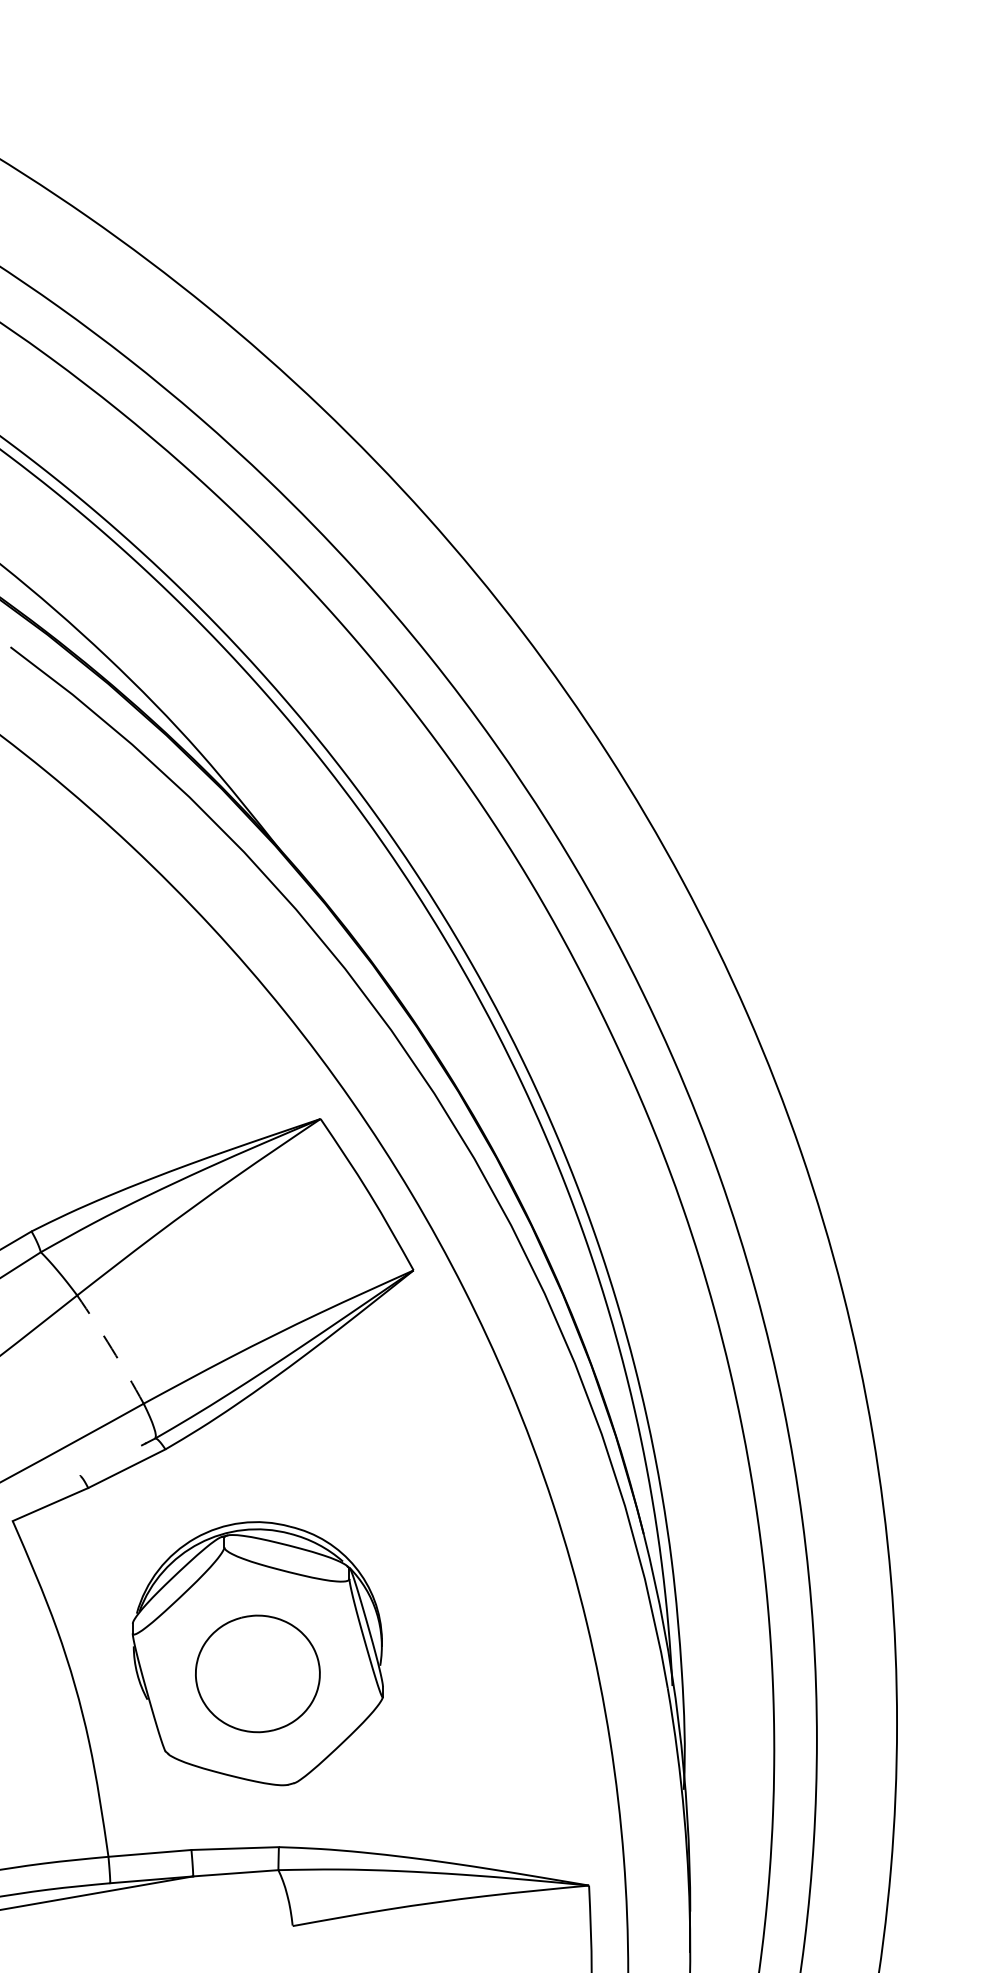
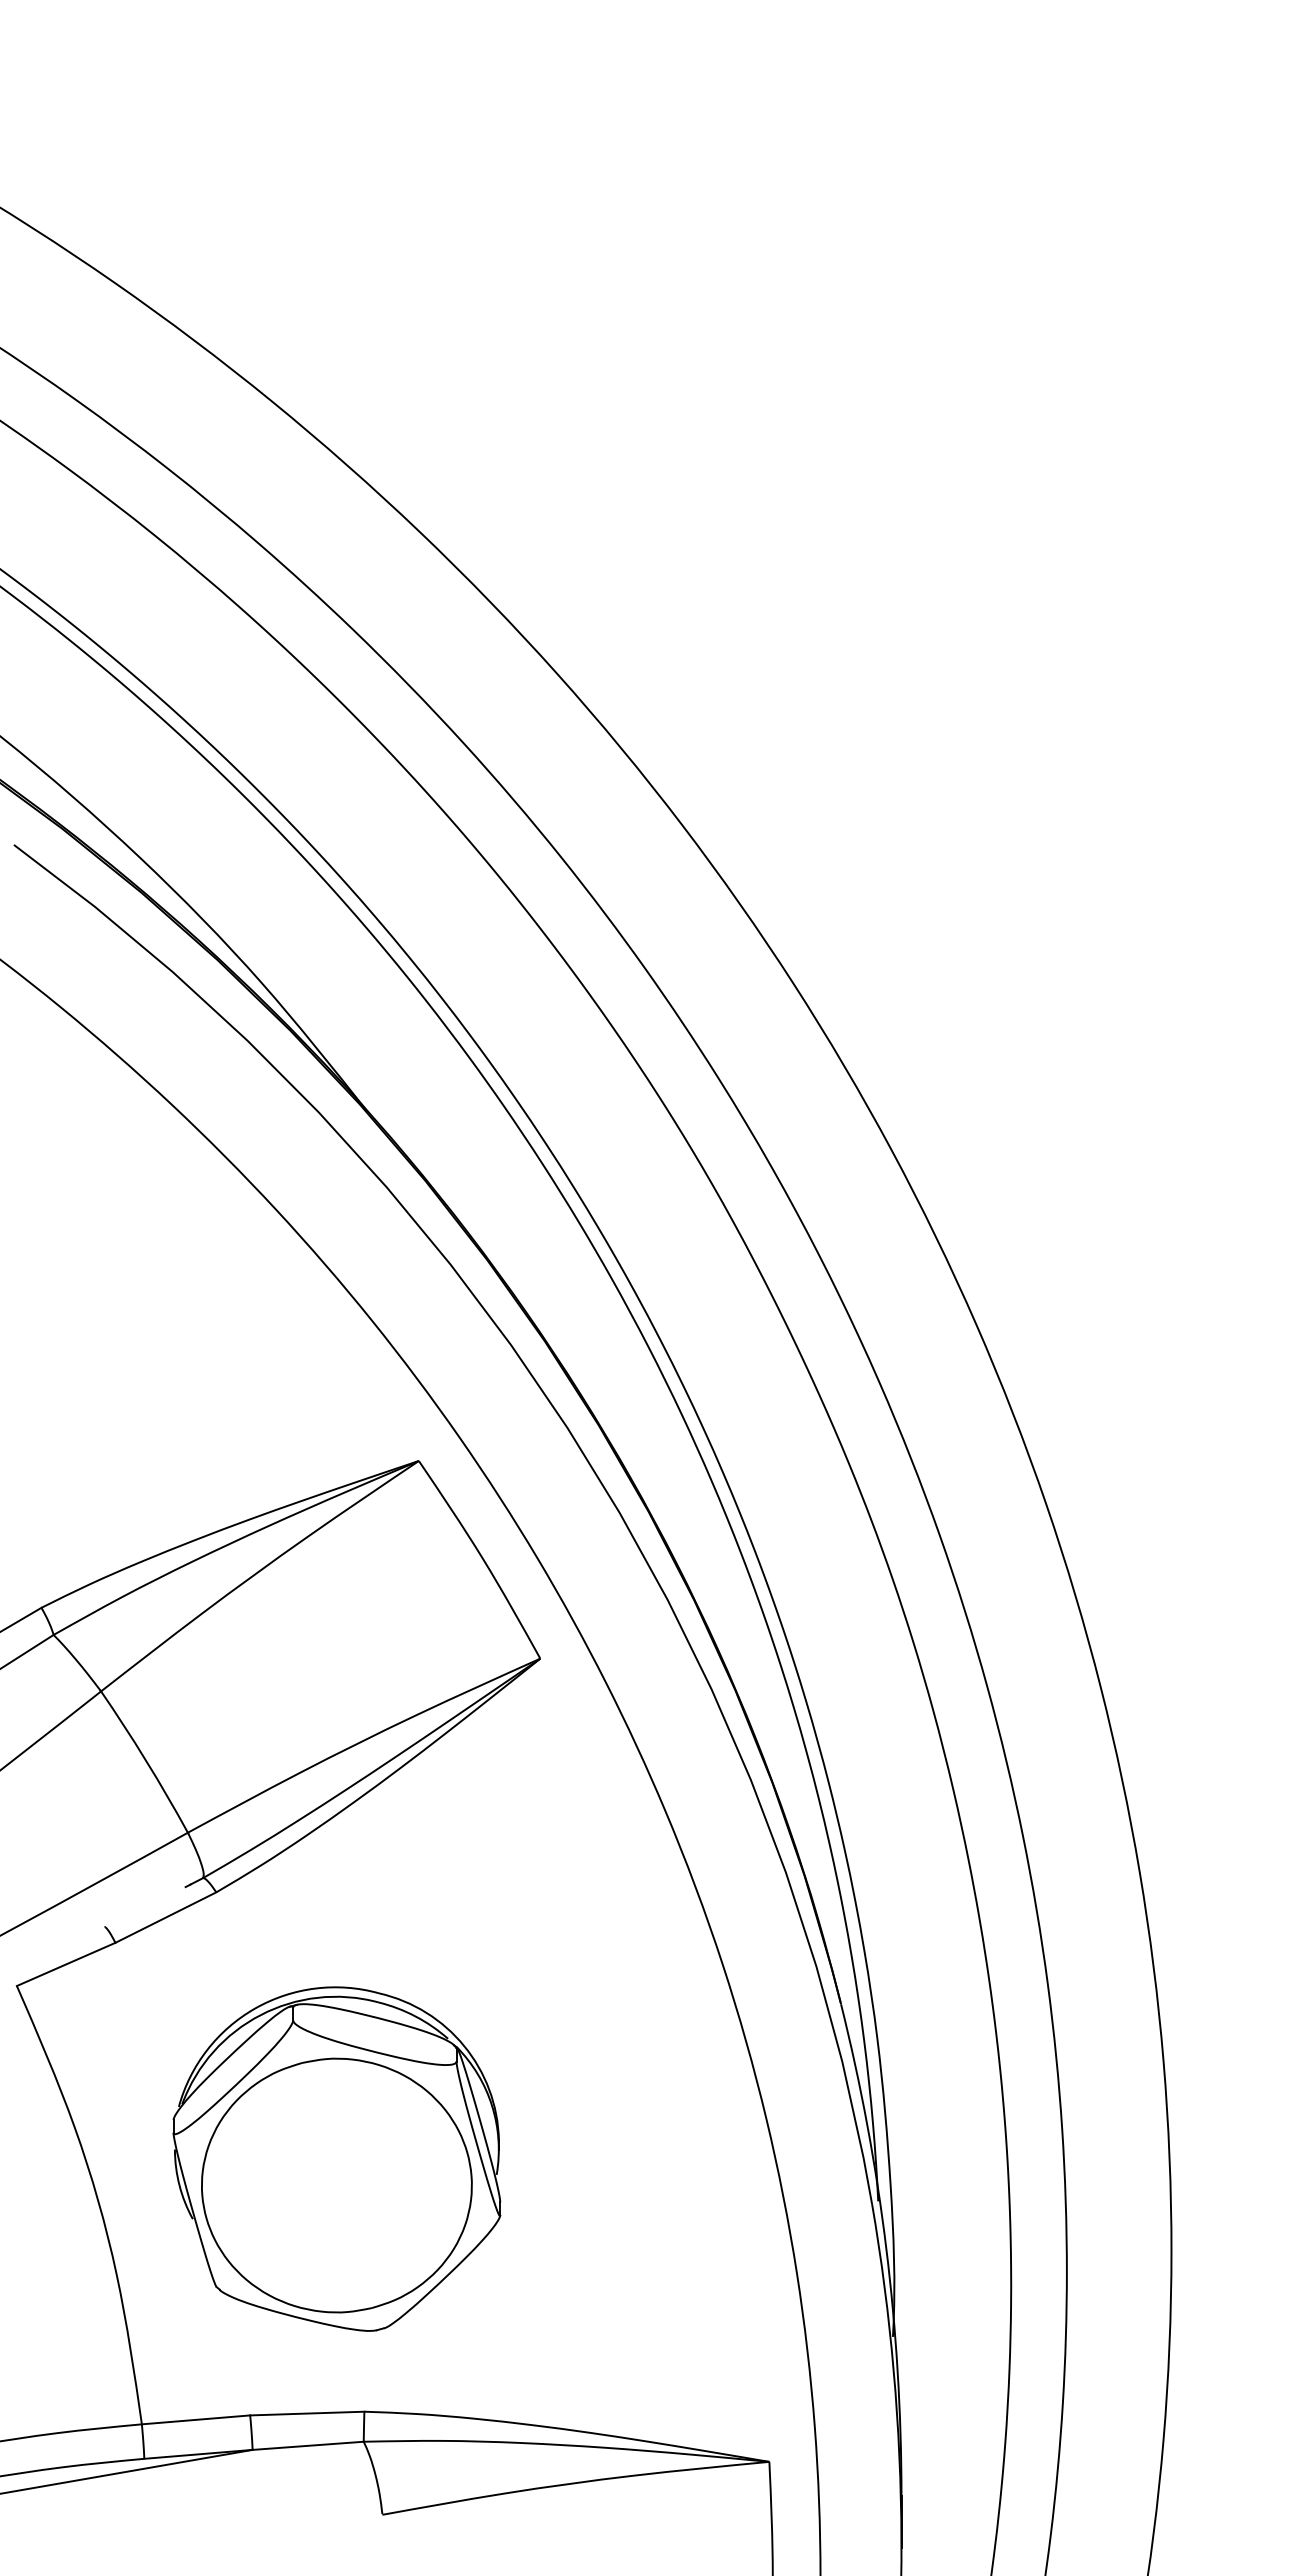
arc: (112, 1348) -> (146, 1760), dashed -> solid
part: (257, 1673) -> (336, 2185), size x1.67

